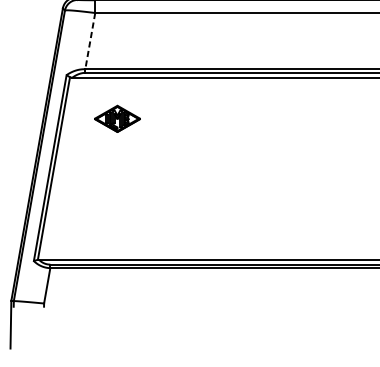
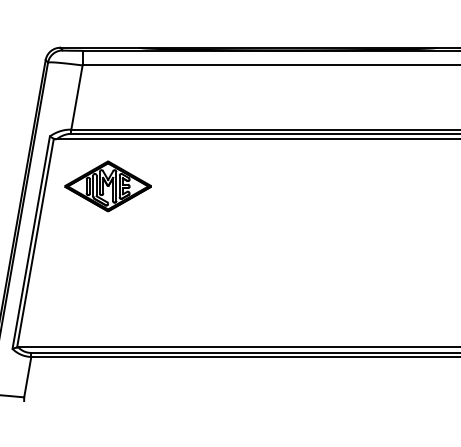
line: (89, 41) -> (76, 97), dashed -> solid
part: (116, 118) -> (107, 186), size x1.67

